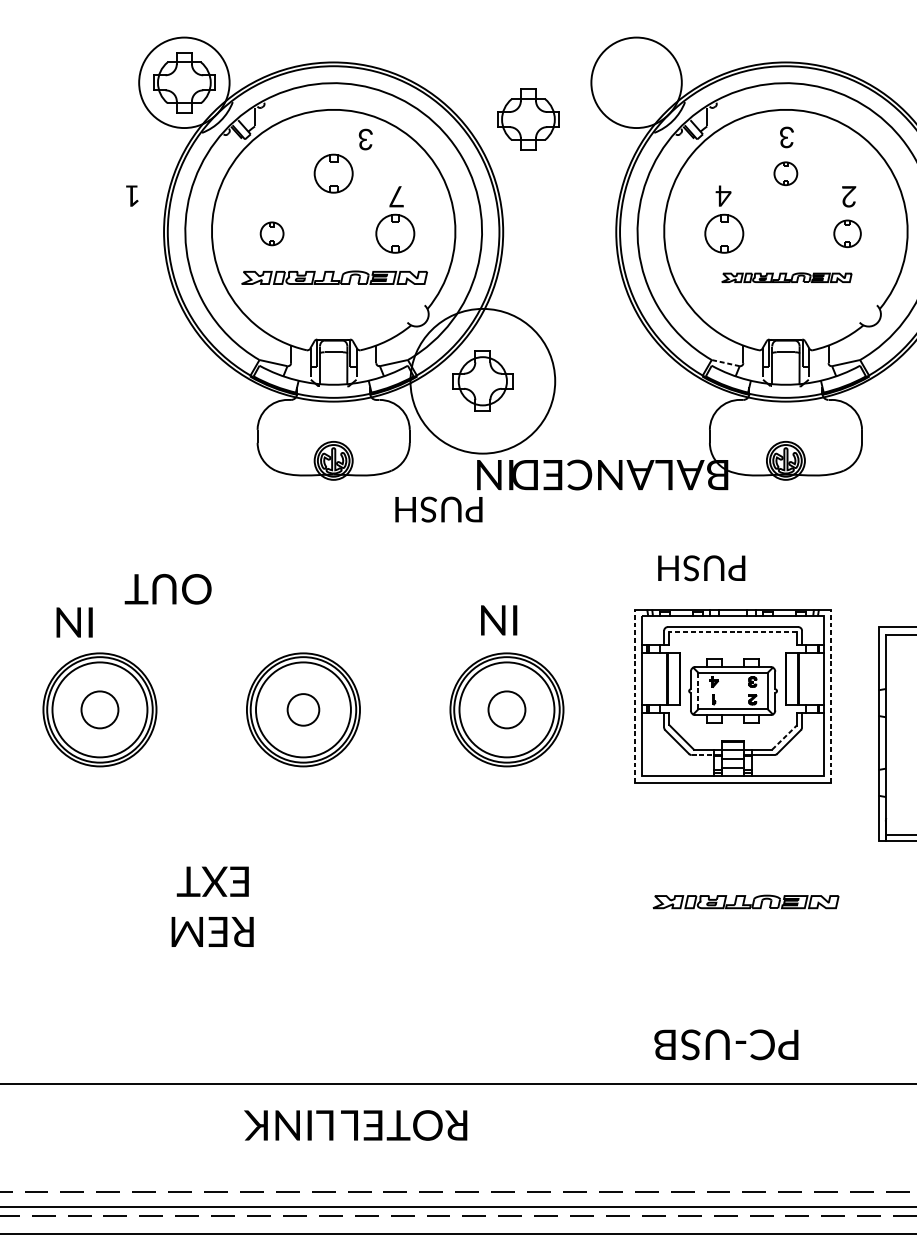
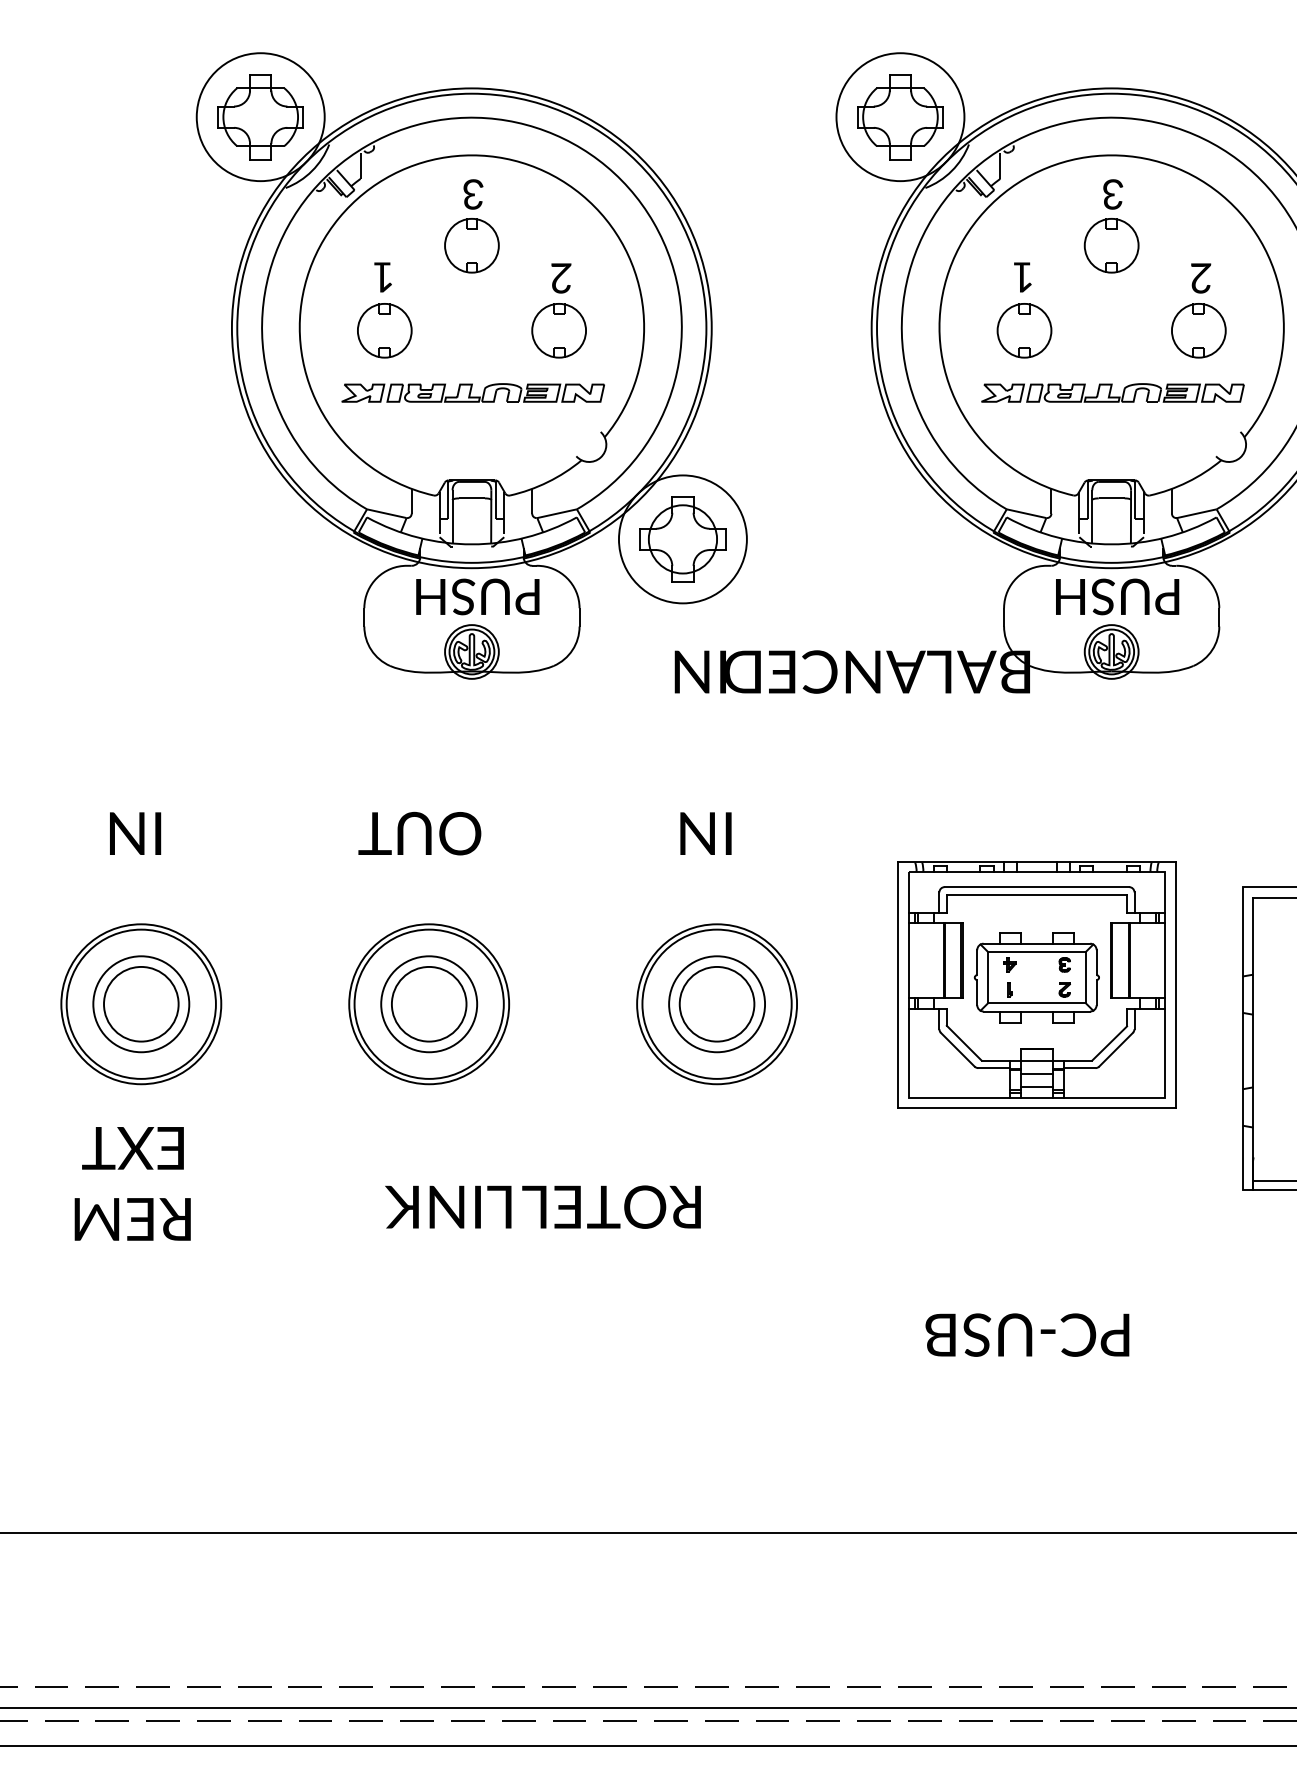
part: (528, 119) -> (900, 117), moved
text: (365, 139) -> (473, 194), moved
part: (785, 173) -> (1111, 245), size x1.67
text: (131, 196) -> (382, 277), moved
text: (396, 196) -> (560, 278), 7 -> 2
text: (723, 196) -> (1023, 277), 4 -> 1
part: (271, 233) -> (384, 330), size x1.67
part: (847, 233) -> (1198, 330), size x1.43
part: (786, 277) -> (1112, 392), size x1.43
line: (725, 362) -> (1026, 513), dashed -> solid
circle: (482, 381) -> (682, 539), size x0.62
text: (438, 509) -> (477, 596), moved
text: (701, 567) -> (1117, 596), moved
text: (167, 589) -> (419, 833), moved
text: (498, 620) -> (705, 833), moved
text: (74, 622) -> (135, 833), moved
line: (732, 632) -> (1036, 894), dashed -> solid
line: (698, 690) -> (987, 977), dashed -> solid
line: (635, 696) -> (898, 985), dashed -> solid
line: (831, 696) -> (1175, 985), dashed -> solid
circle: (100, 709) -> (141, 1003), size x1.43
circle: (302, 709) -> (428, 1003), size x1.67
circle: (506, 709) -> (716, 1003), size x1.43
circle: (100, 710) -> (141, 1004), size x0.71
circle: (303, 710) -> (429, 1004), size x0.71
circle: (507, 710) -> (717, 1004), size x0.71
line: (785, 737) -> (1110, 1043), dashed -> solid
line: (703, 755) -> (994, 1068), dashed -> solid
part: (745, 901) -> (1054, 1275), removed
text: (212, 906) -> (132, 1183), moved
text: (726, 1044) -> (1027, 1334), moved
text: (355, 1125) -> (542, 1206), moved

